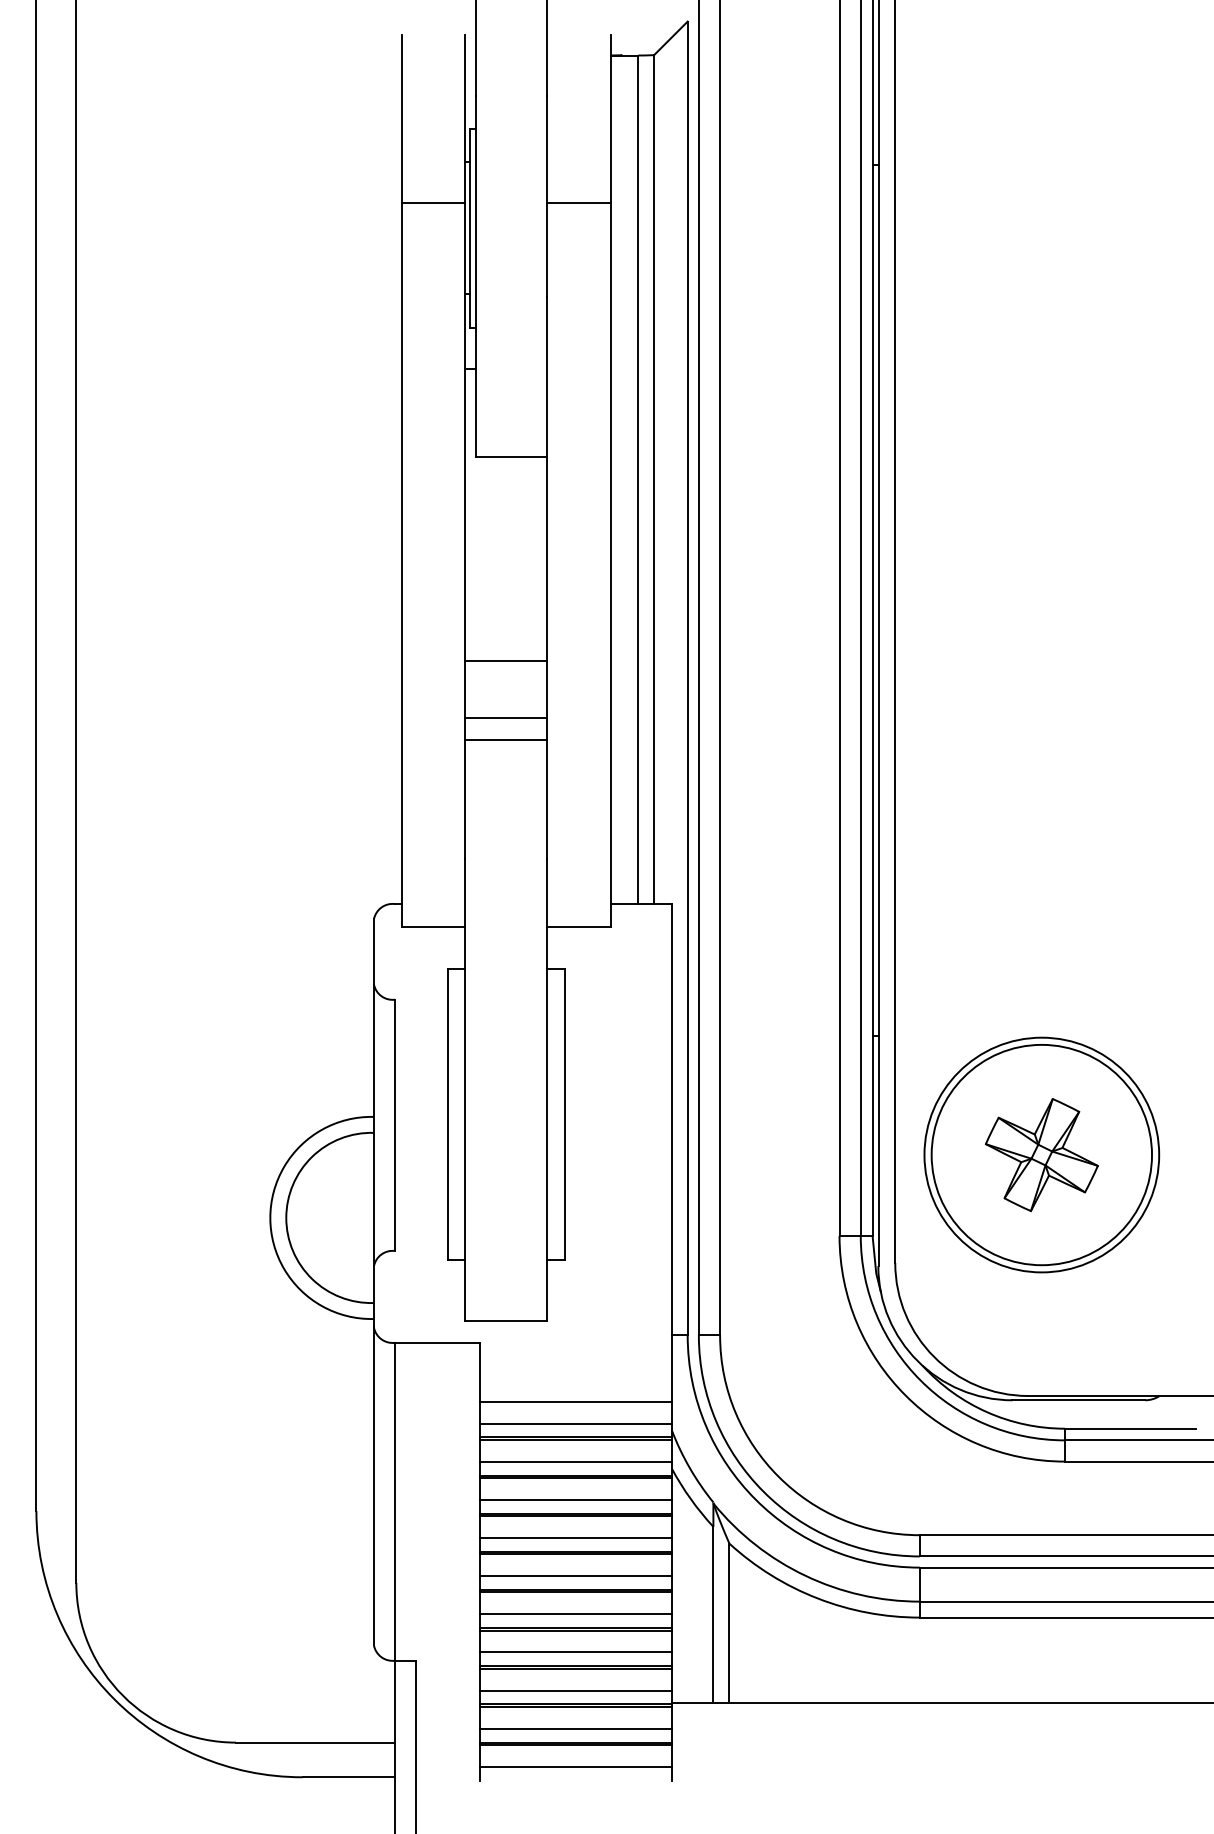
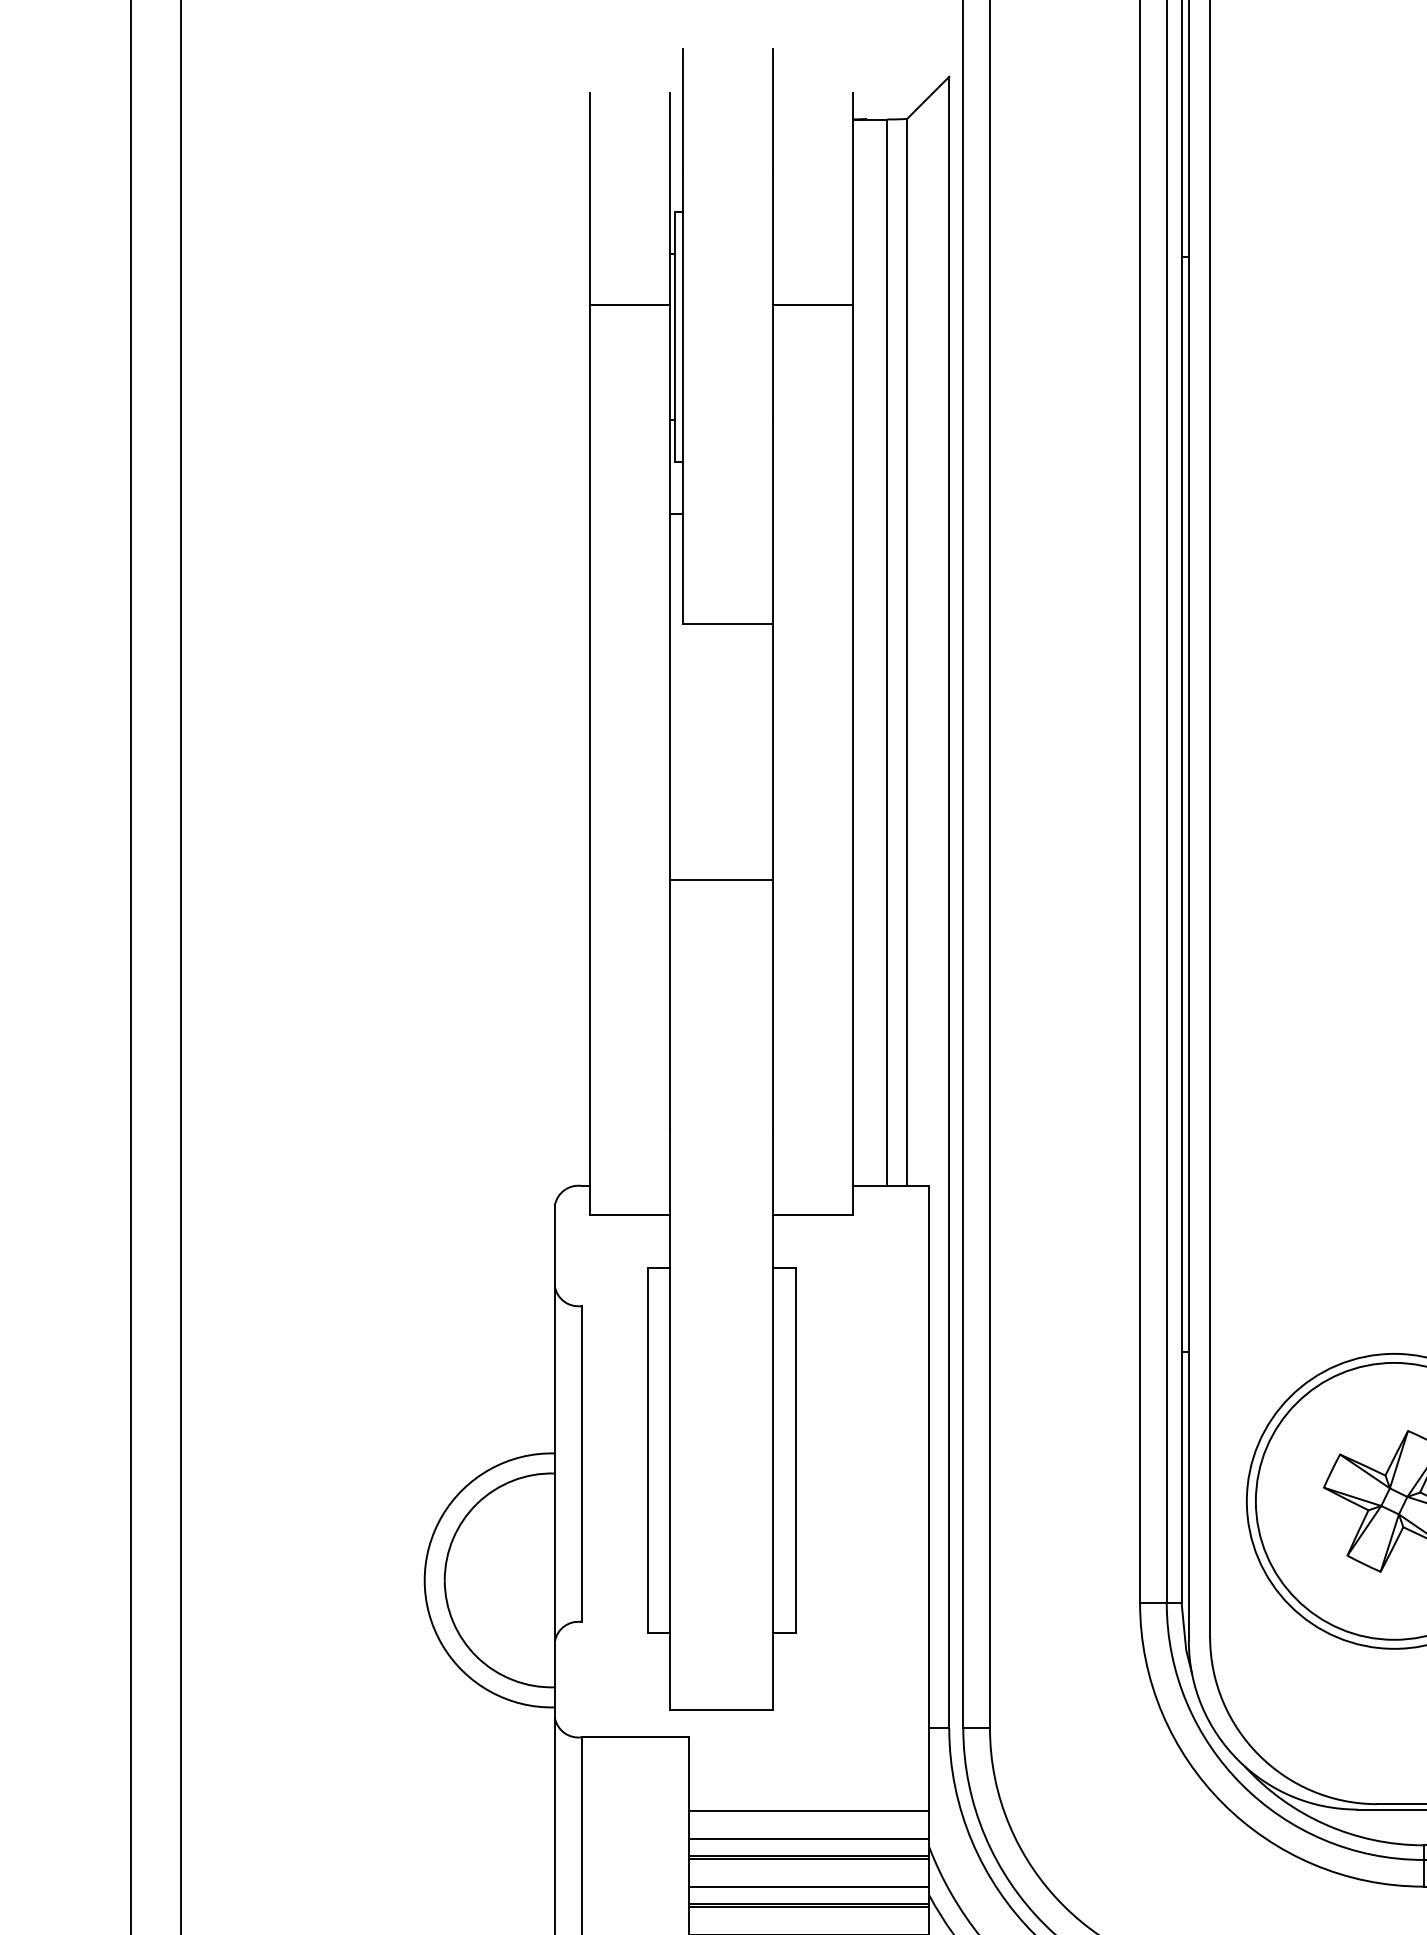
line: (506, 718) -> (721, 952), removed
line: (506, 740) -> (721, 980), removed

